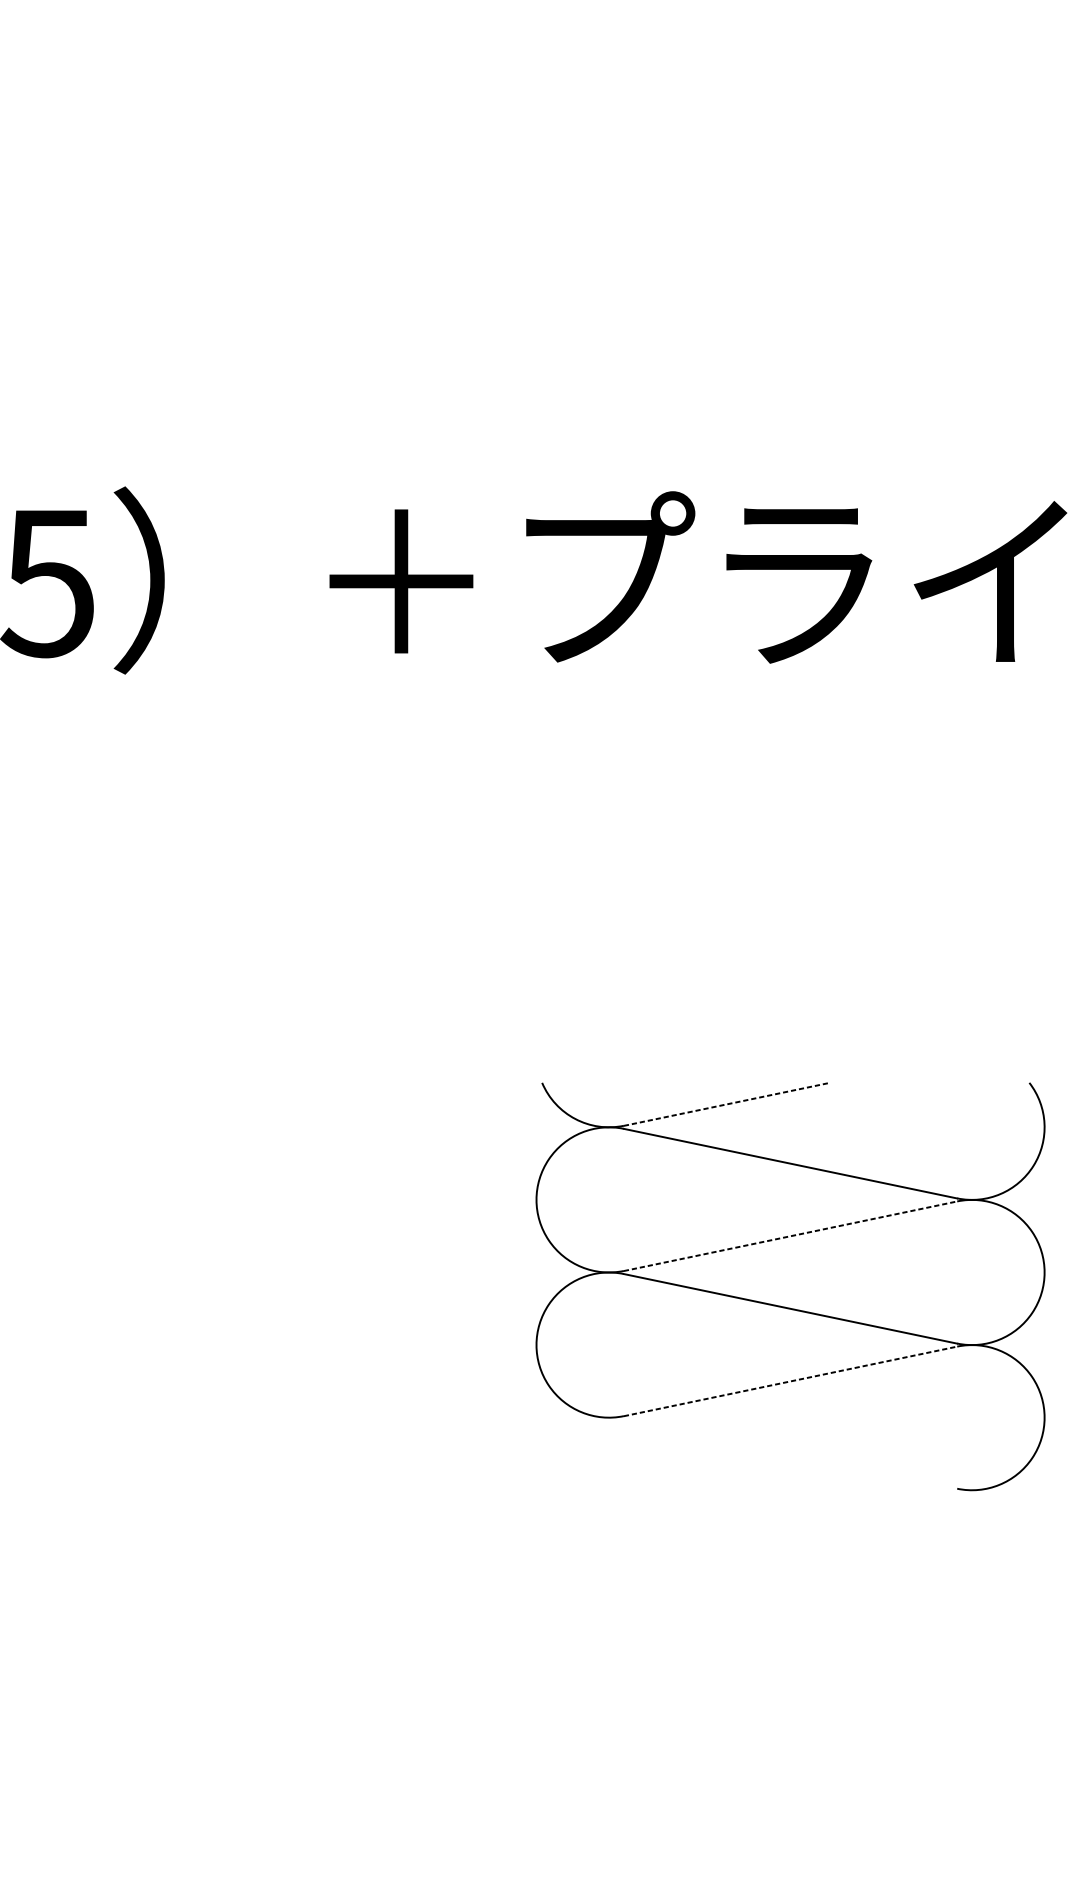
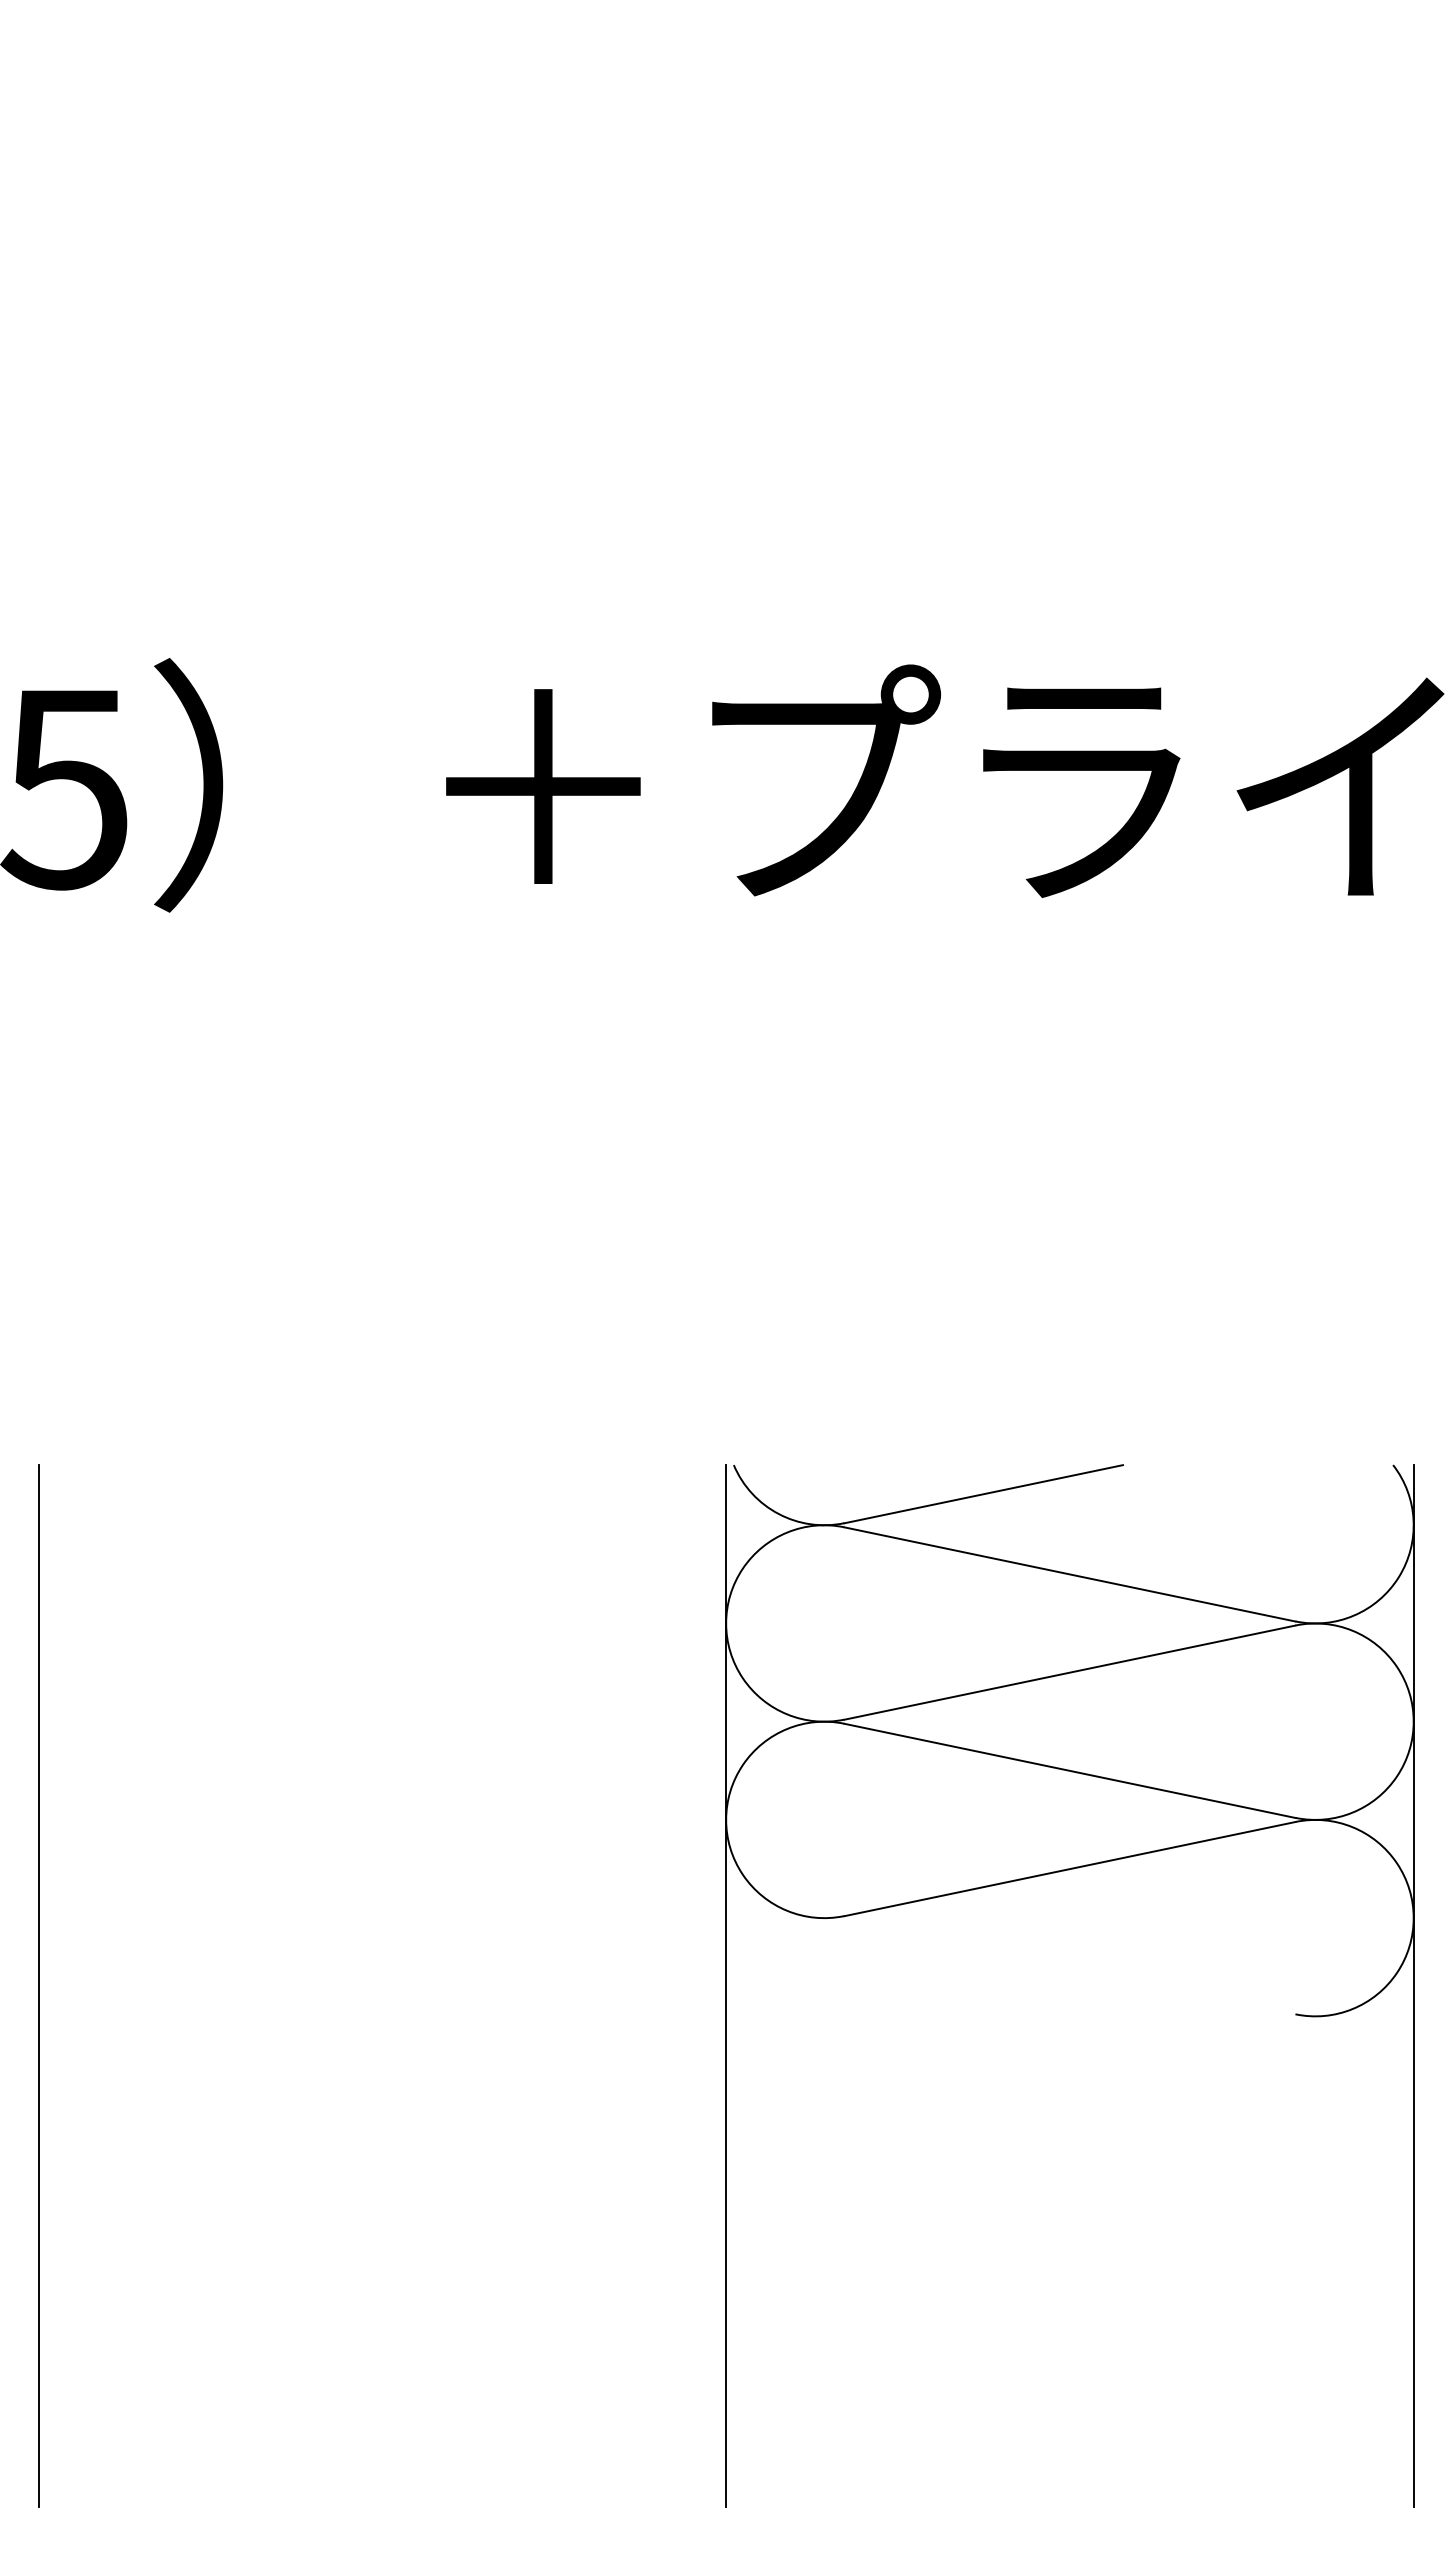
line: (727, 1104) -> (984, 1494), dashed -> solid
line: (790, 1236) -> (1070, 1672), dashed -> solid
line: (790, 1381) -> (1070, 1869), dashed -> solid
line: (28, 1468) -> (38, 1986), added
line: (536, 1468) -> (726, 1986), added
line: (1044, 1468) -> (1413, 1986), added

